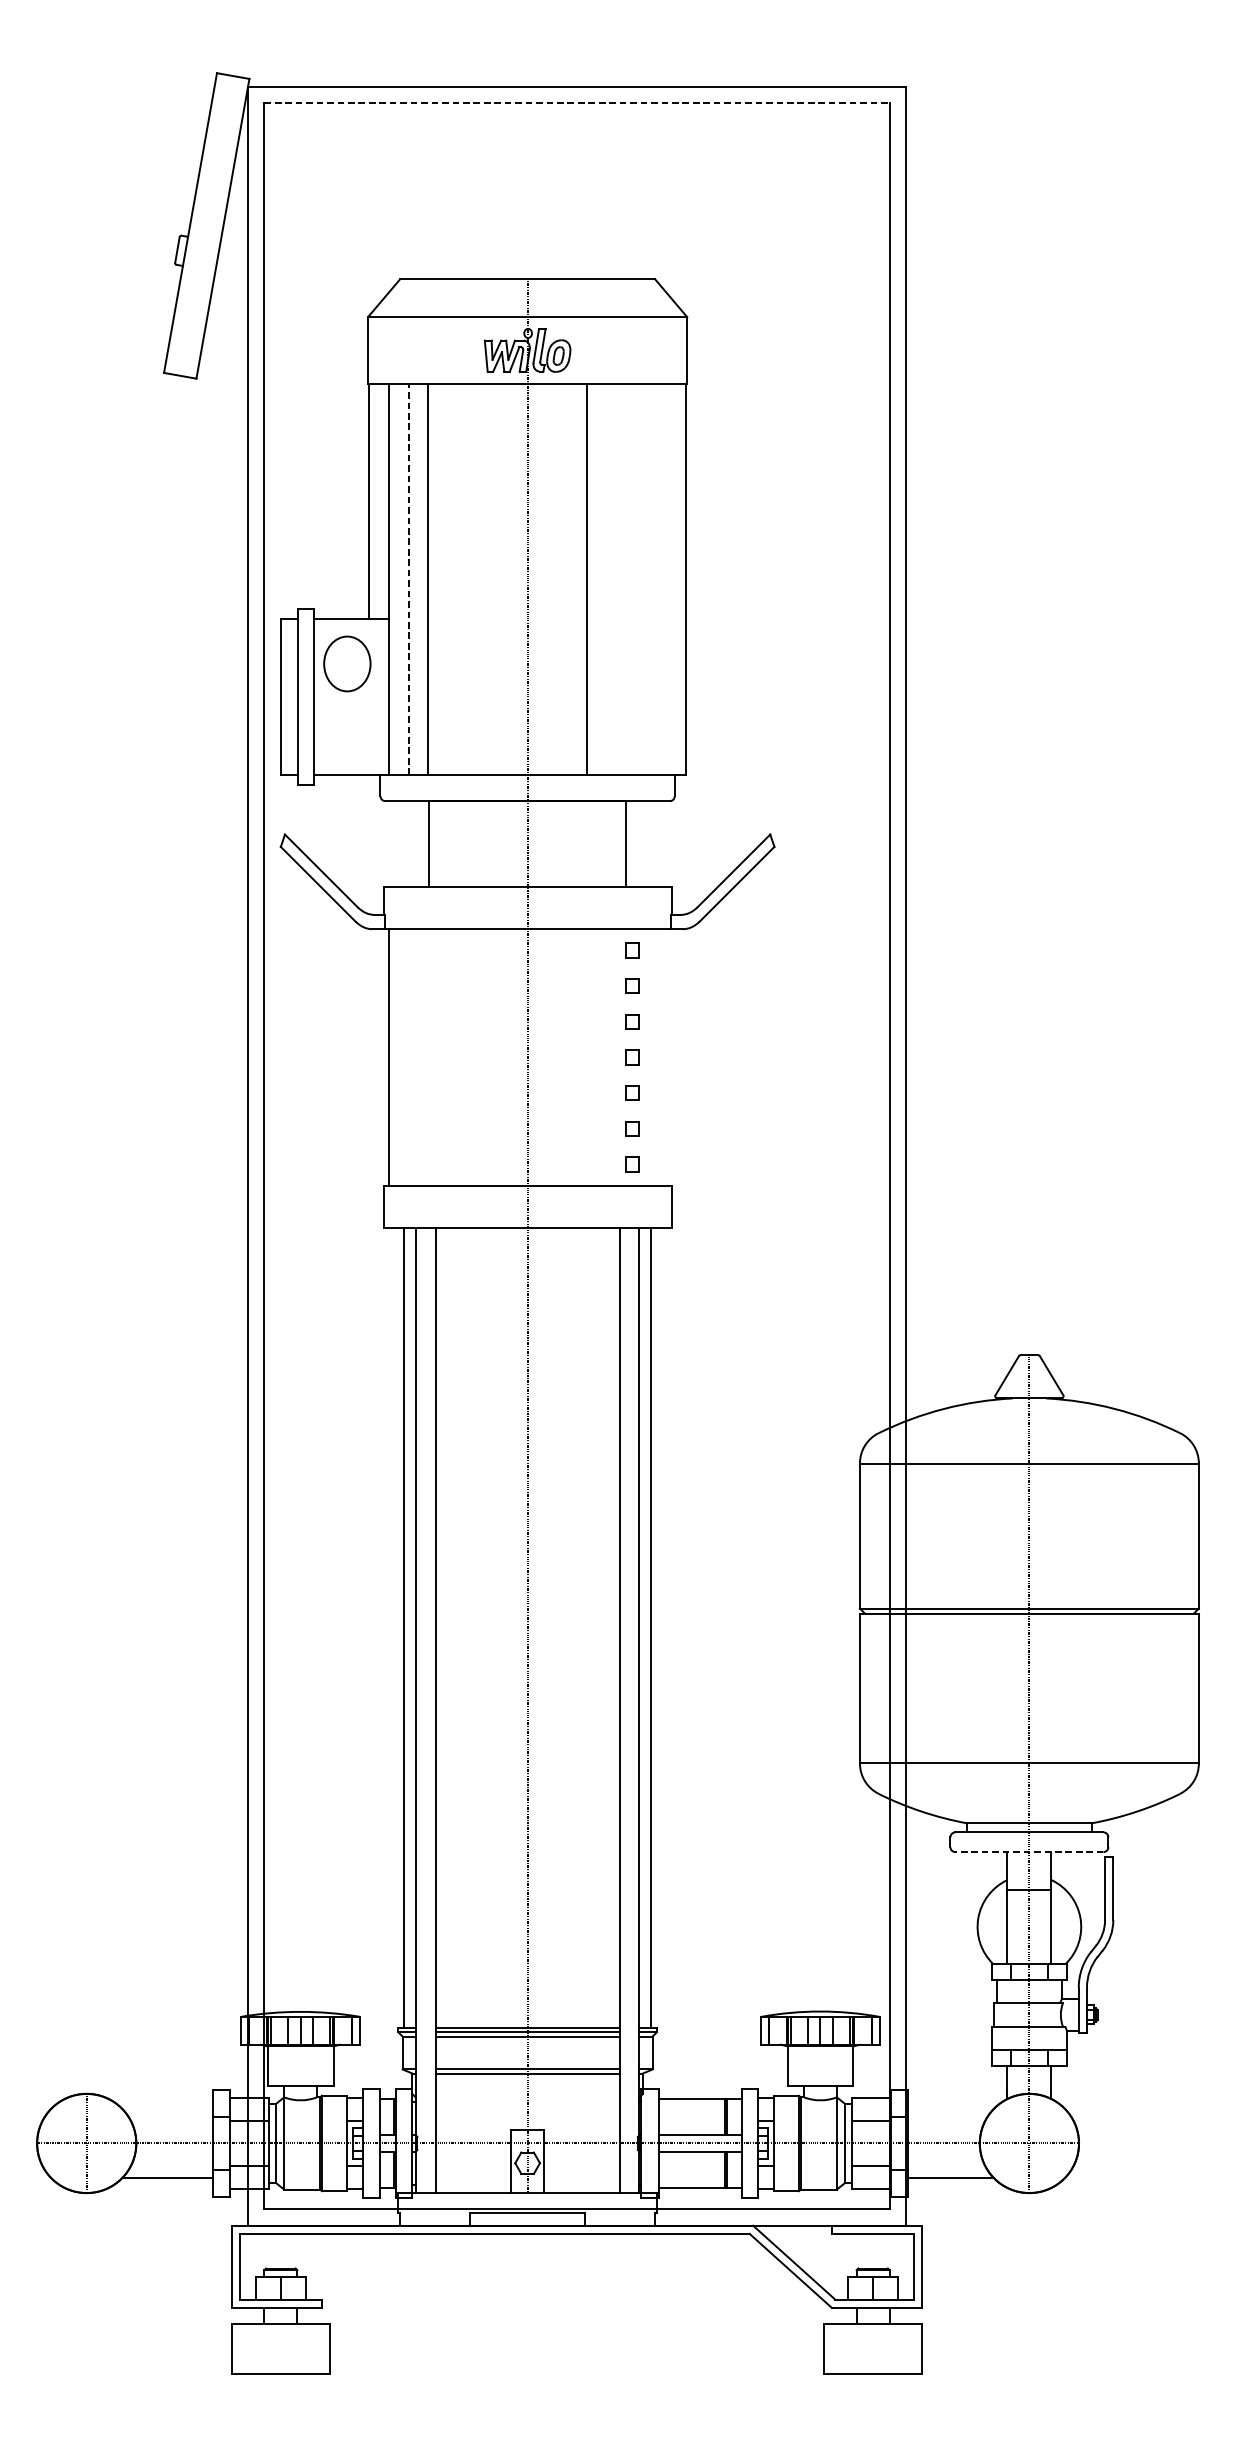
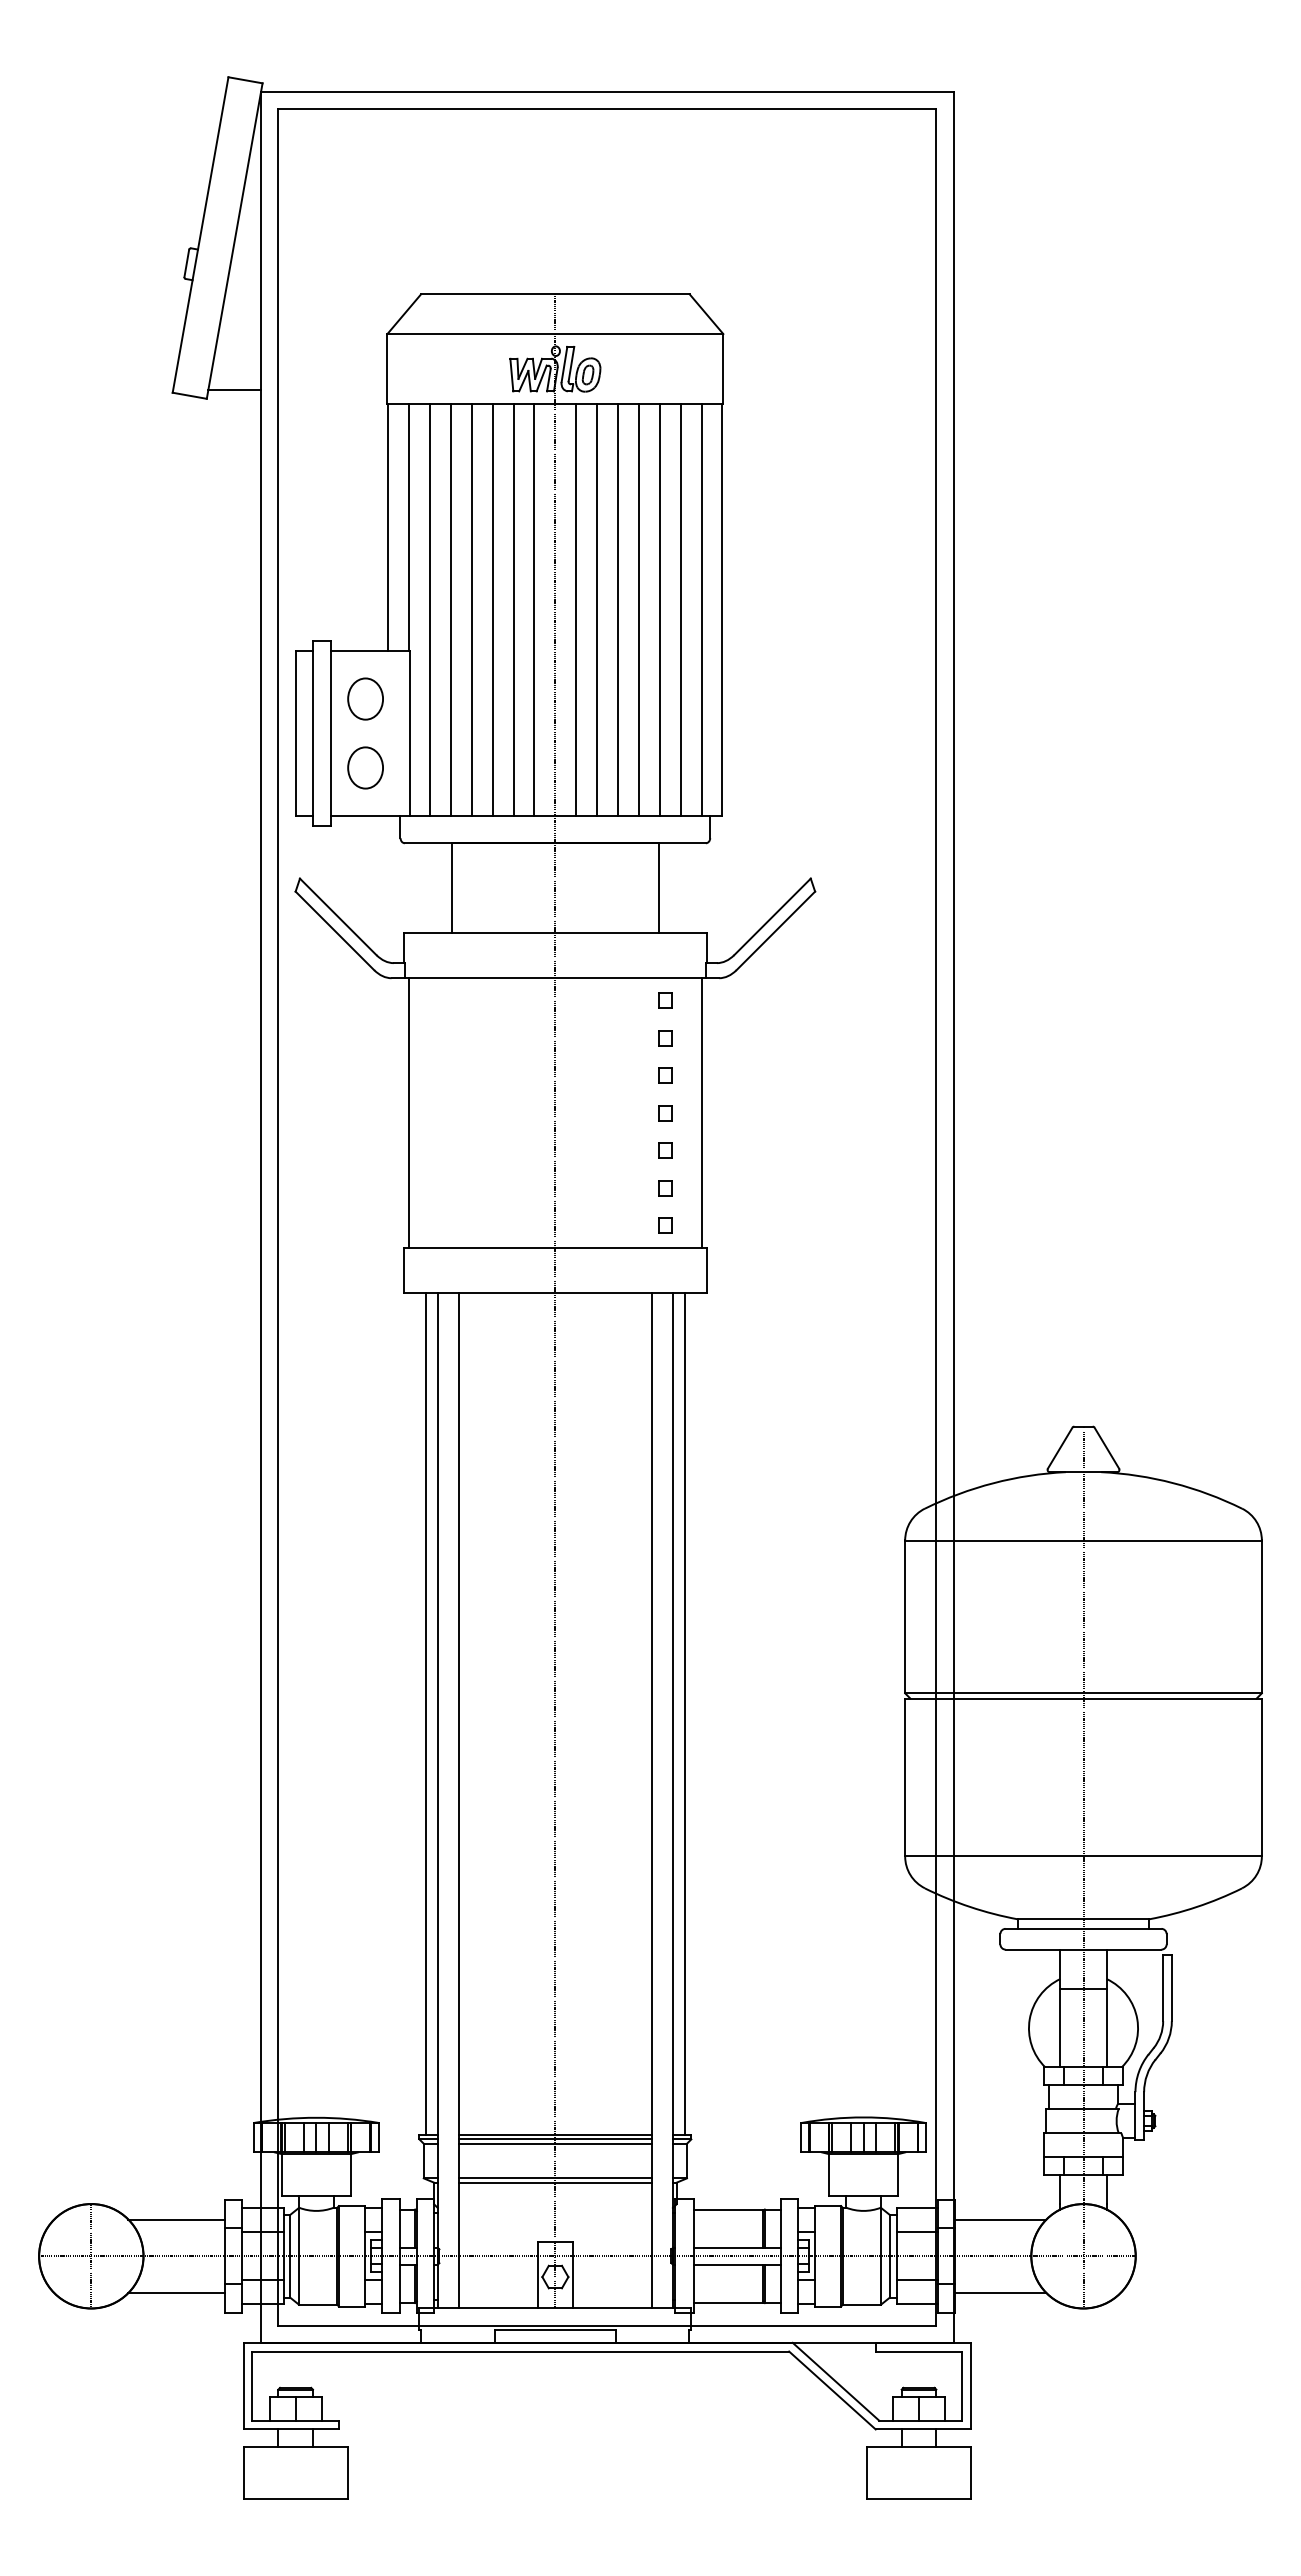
line: (577, 103) -> (607, 109), dashed -> solid
line: (222, 370) -> (234, 390), added
line: (447, 578) -> (471, 609), added
line: (467, 578) -> (492, 609), added
line: (487, 578) -> (513, 609), added
line: (507, 578) -> (534, 609), added
line: (547, 578) -> (576, 609), added
line: (567, 578) -> (597, 609), added
line: (606, 578) -> (638, 609), added
line: (626, 578) -> (659, 609), added
line: (646, 578) -> (680, 609), added
line: (666, 578) -> (701, 609), added
line: (408, 579) -> (430, 610), dashed -> solid
part: (347, 663) -> (365, 698), size x0.71
part: (347, 728) -> (365, 767), added
line: (666, 1057) -> (701, 1113), added
line: (1029, 1851) -> (1083, 1949), dashed -> solid
line: (167, 2108) -> (176, 2219), added
line: (950, 2108) -> (1000, 2219), added

